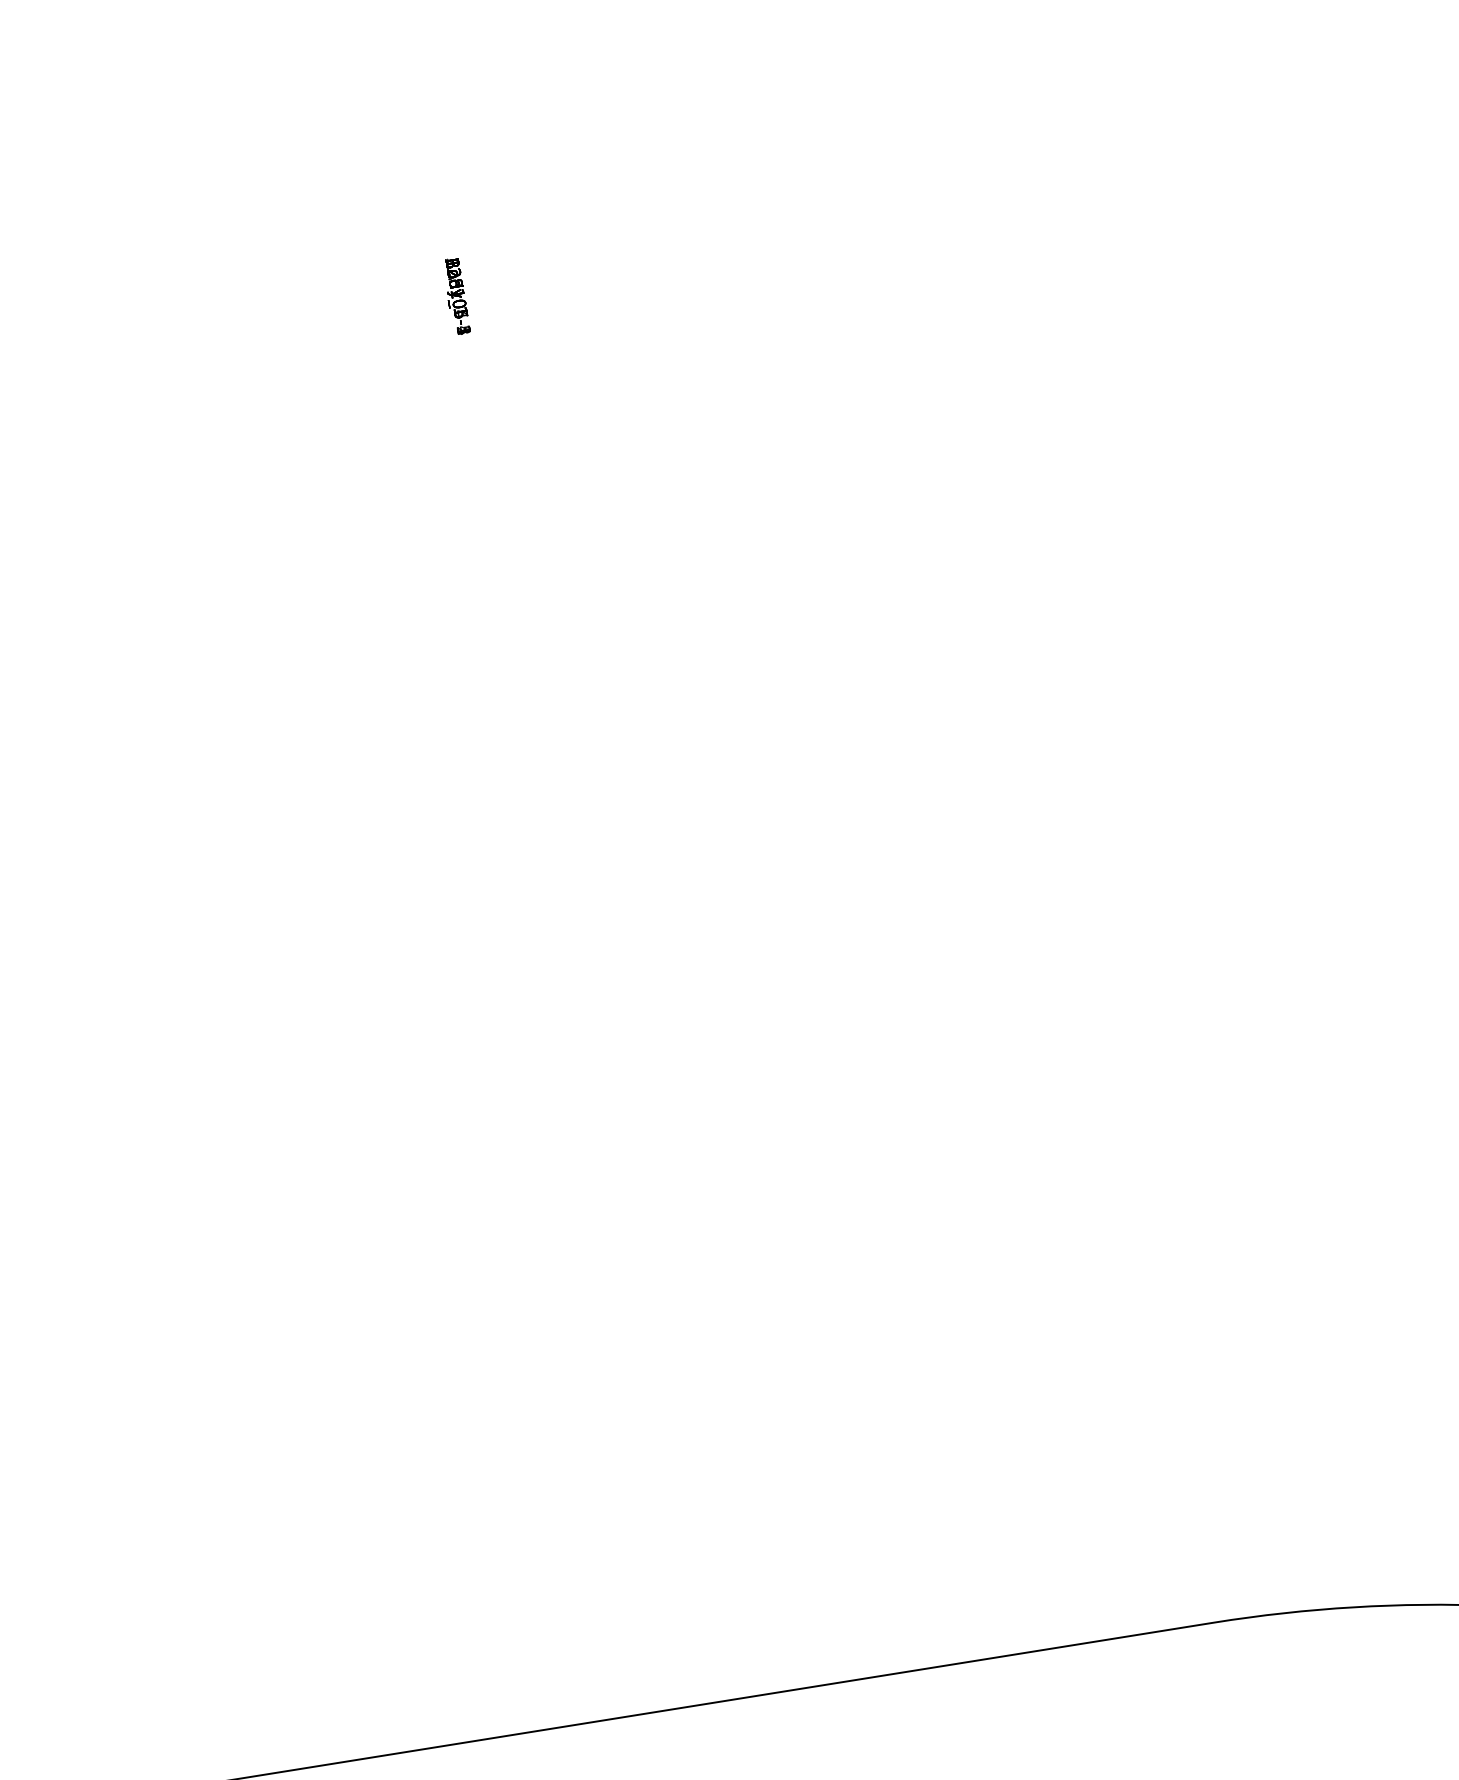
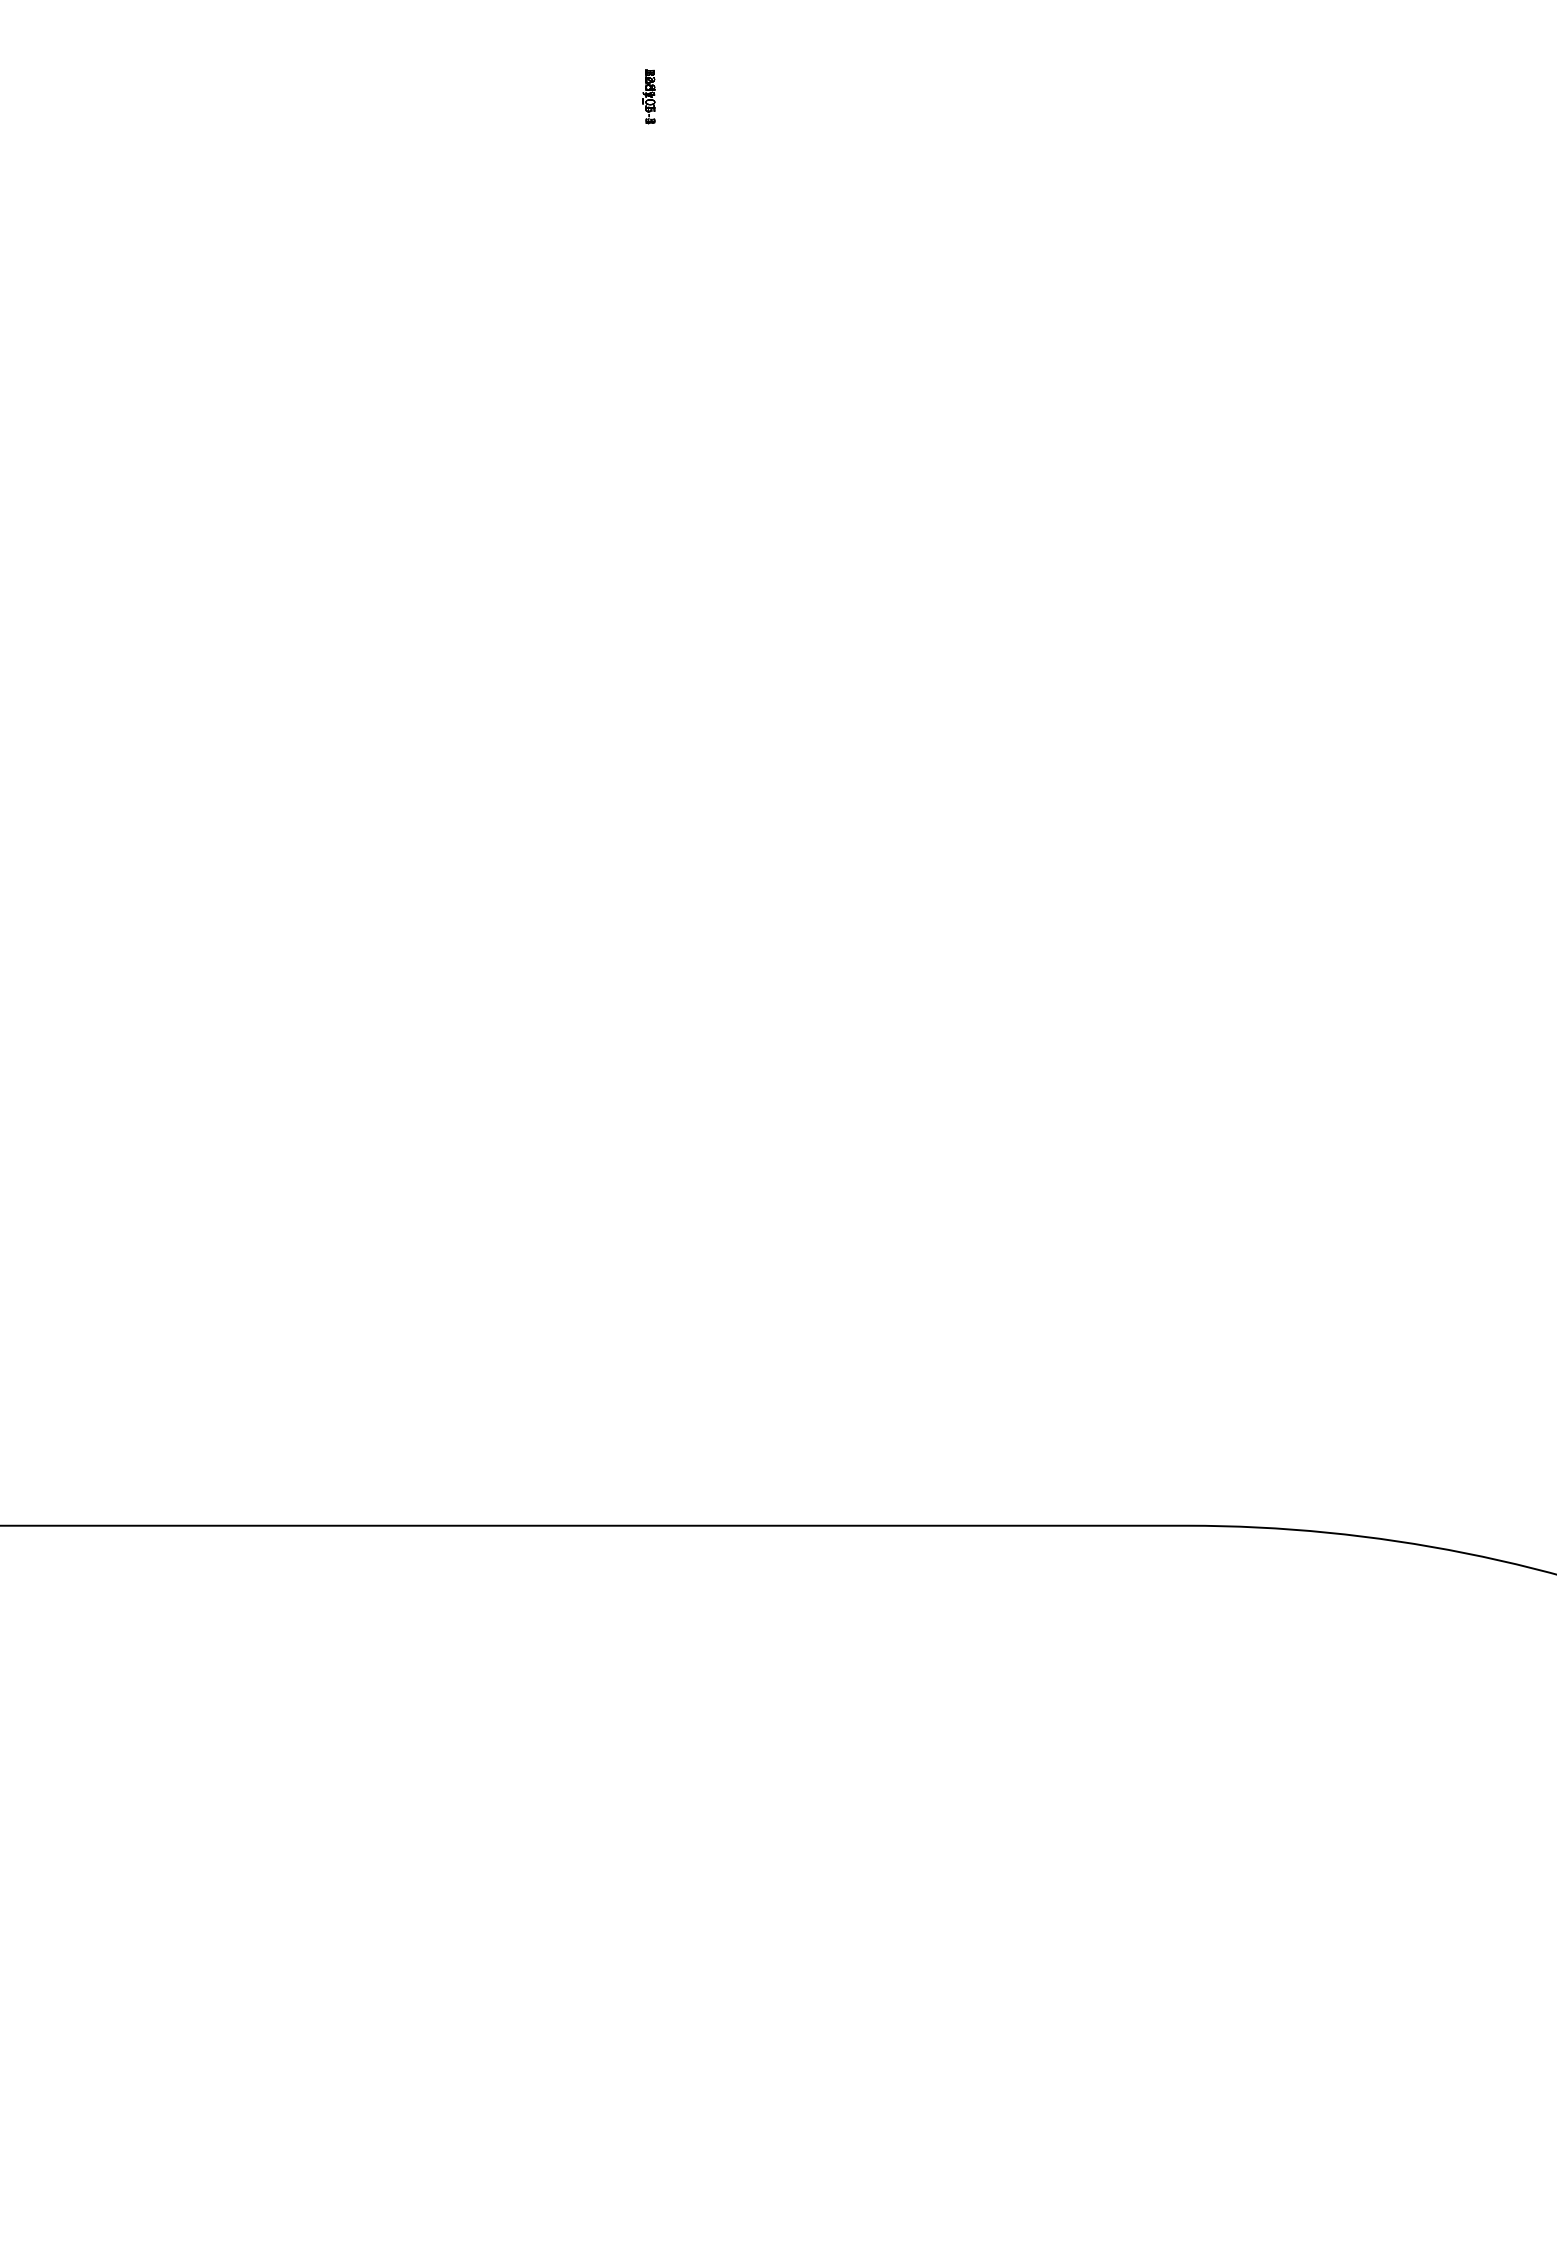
part: (455, 296) -> (648, 96), size x0.71

